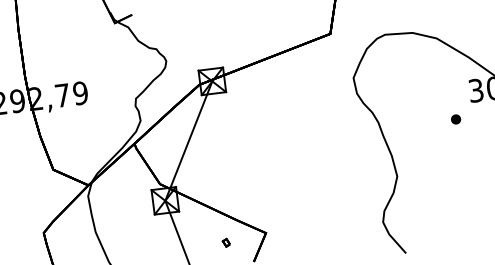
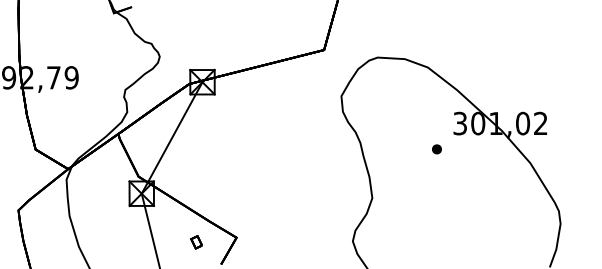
part: (226, 242) -> (196, 242), size x1.67

